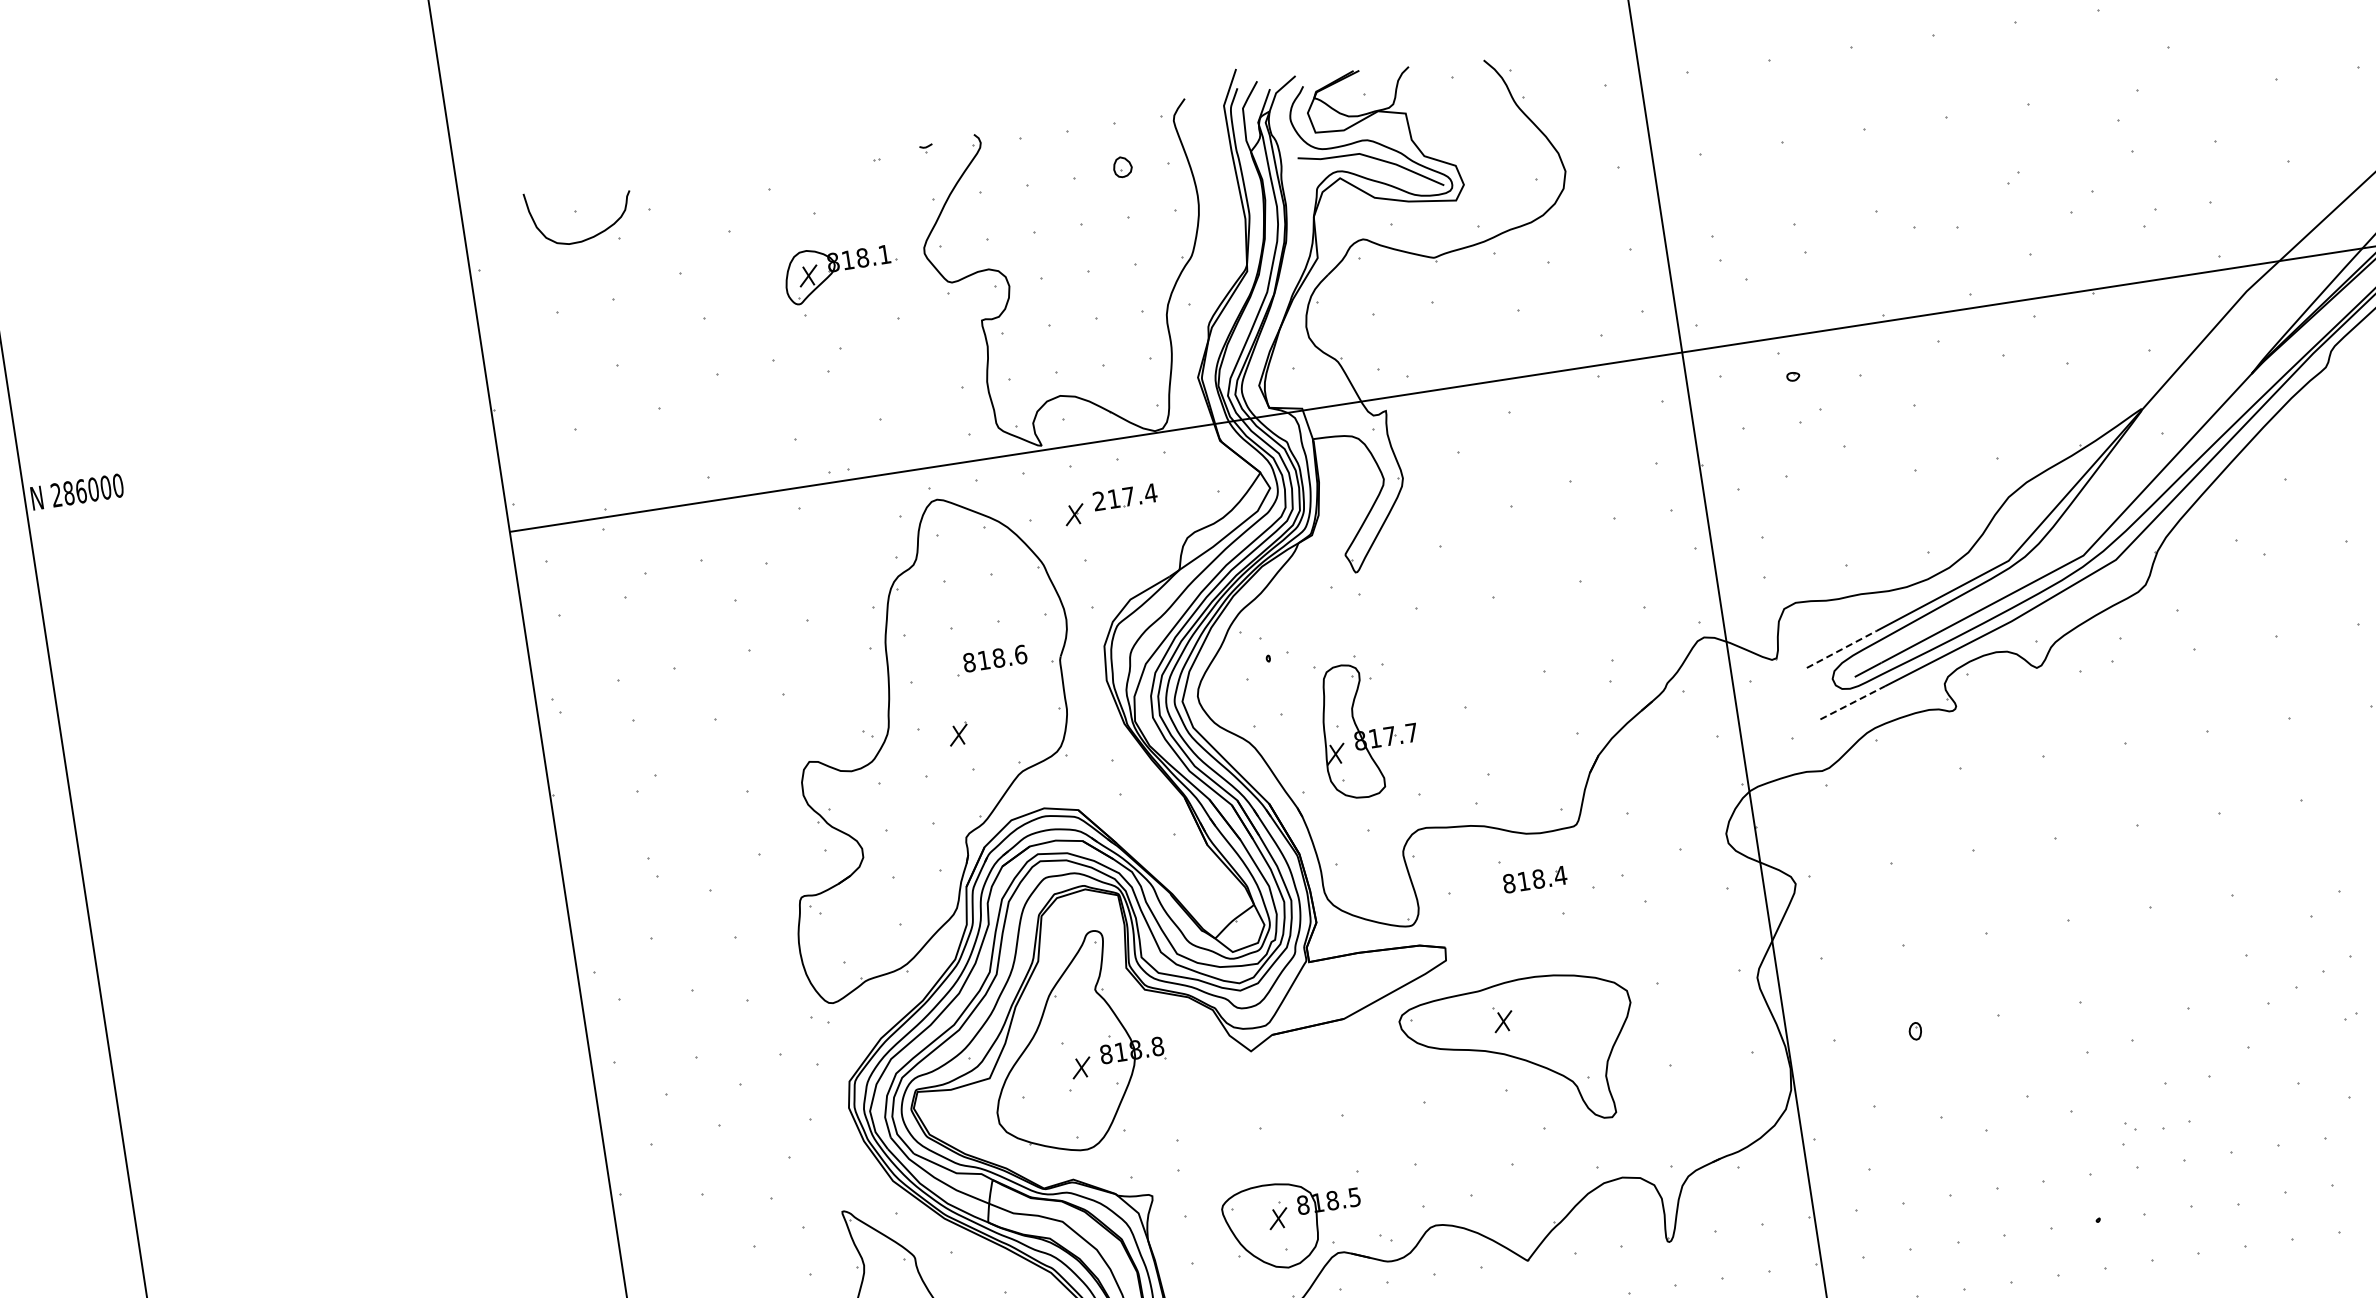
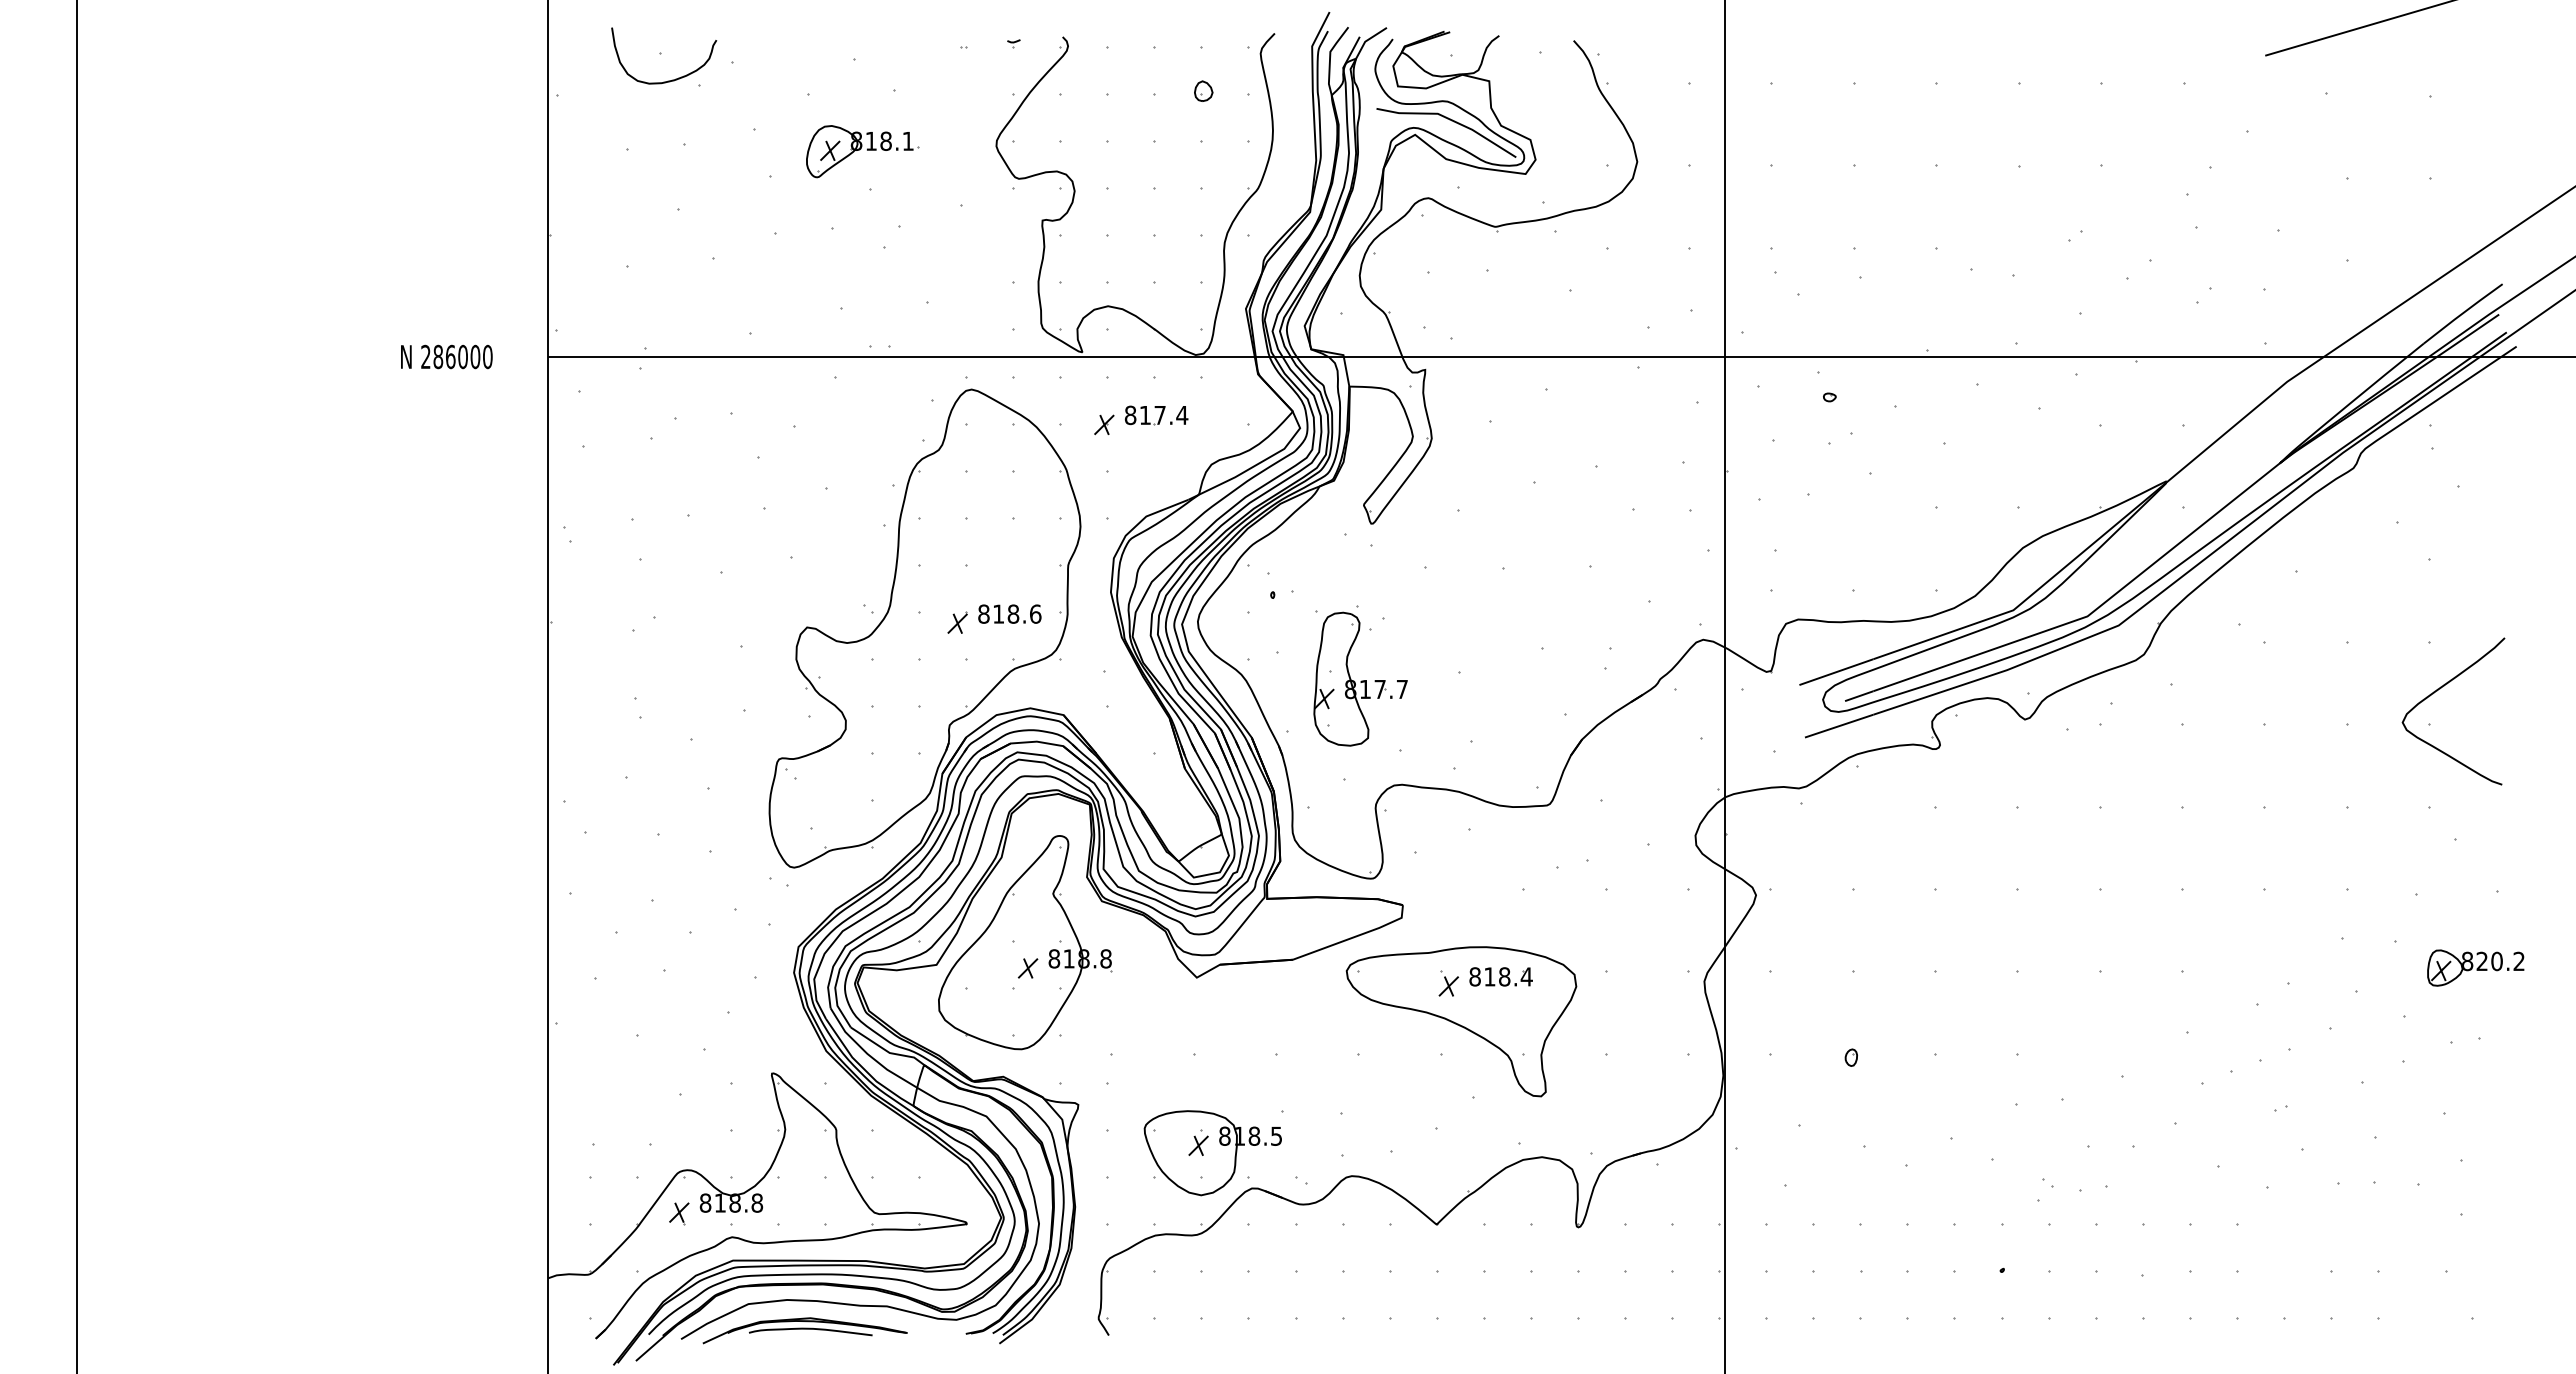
part: (840, 271) -> (862, 151), moved
text: (76, 491) -> (446, 356), moved
text: (1099, 501) -> (1130, 415), 217.4 -> 817.4
line: (1841, 648) -> (1836, 671), dashed -> solid
text: (994, 658) -> (1009, 613), moved
line: (1853, 703) -> (1839, 726), dashed -> solid
part: (1534, 879) -> (1500, 976), moved

